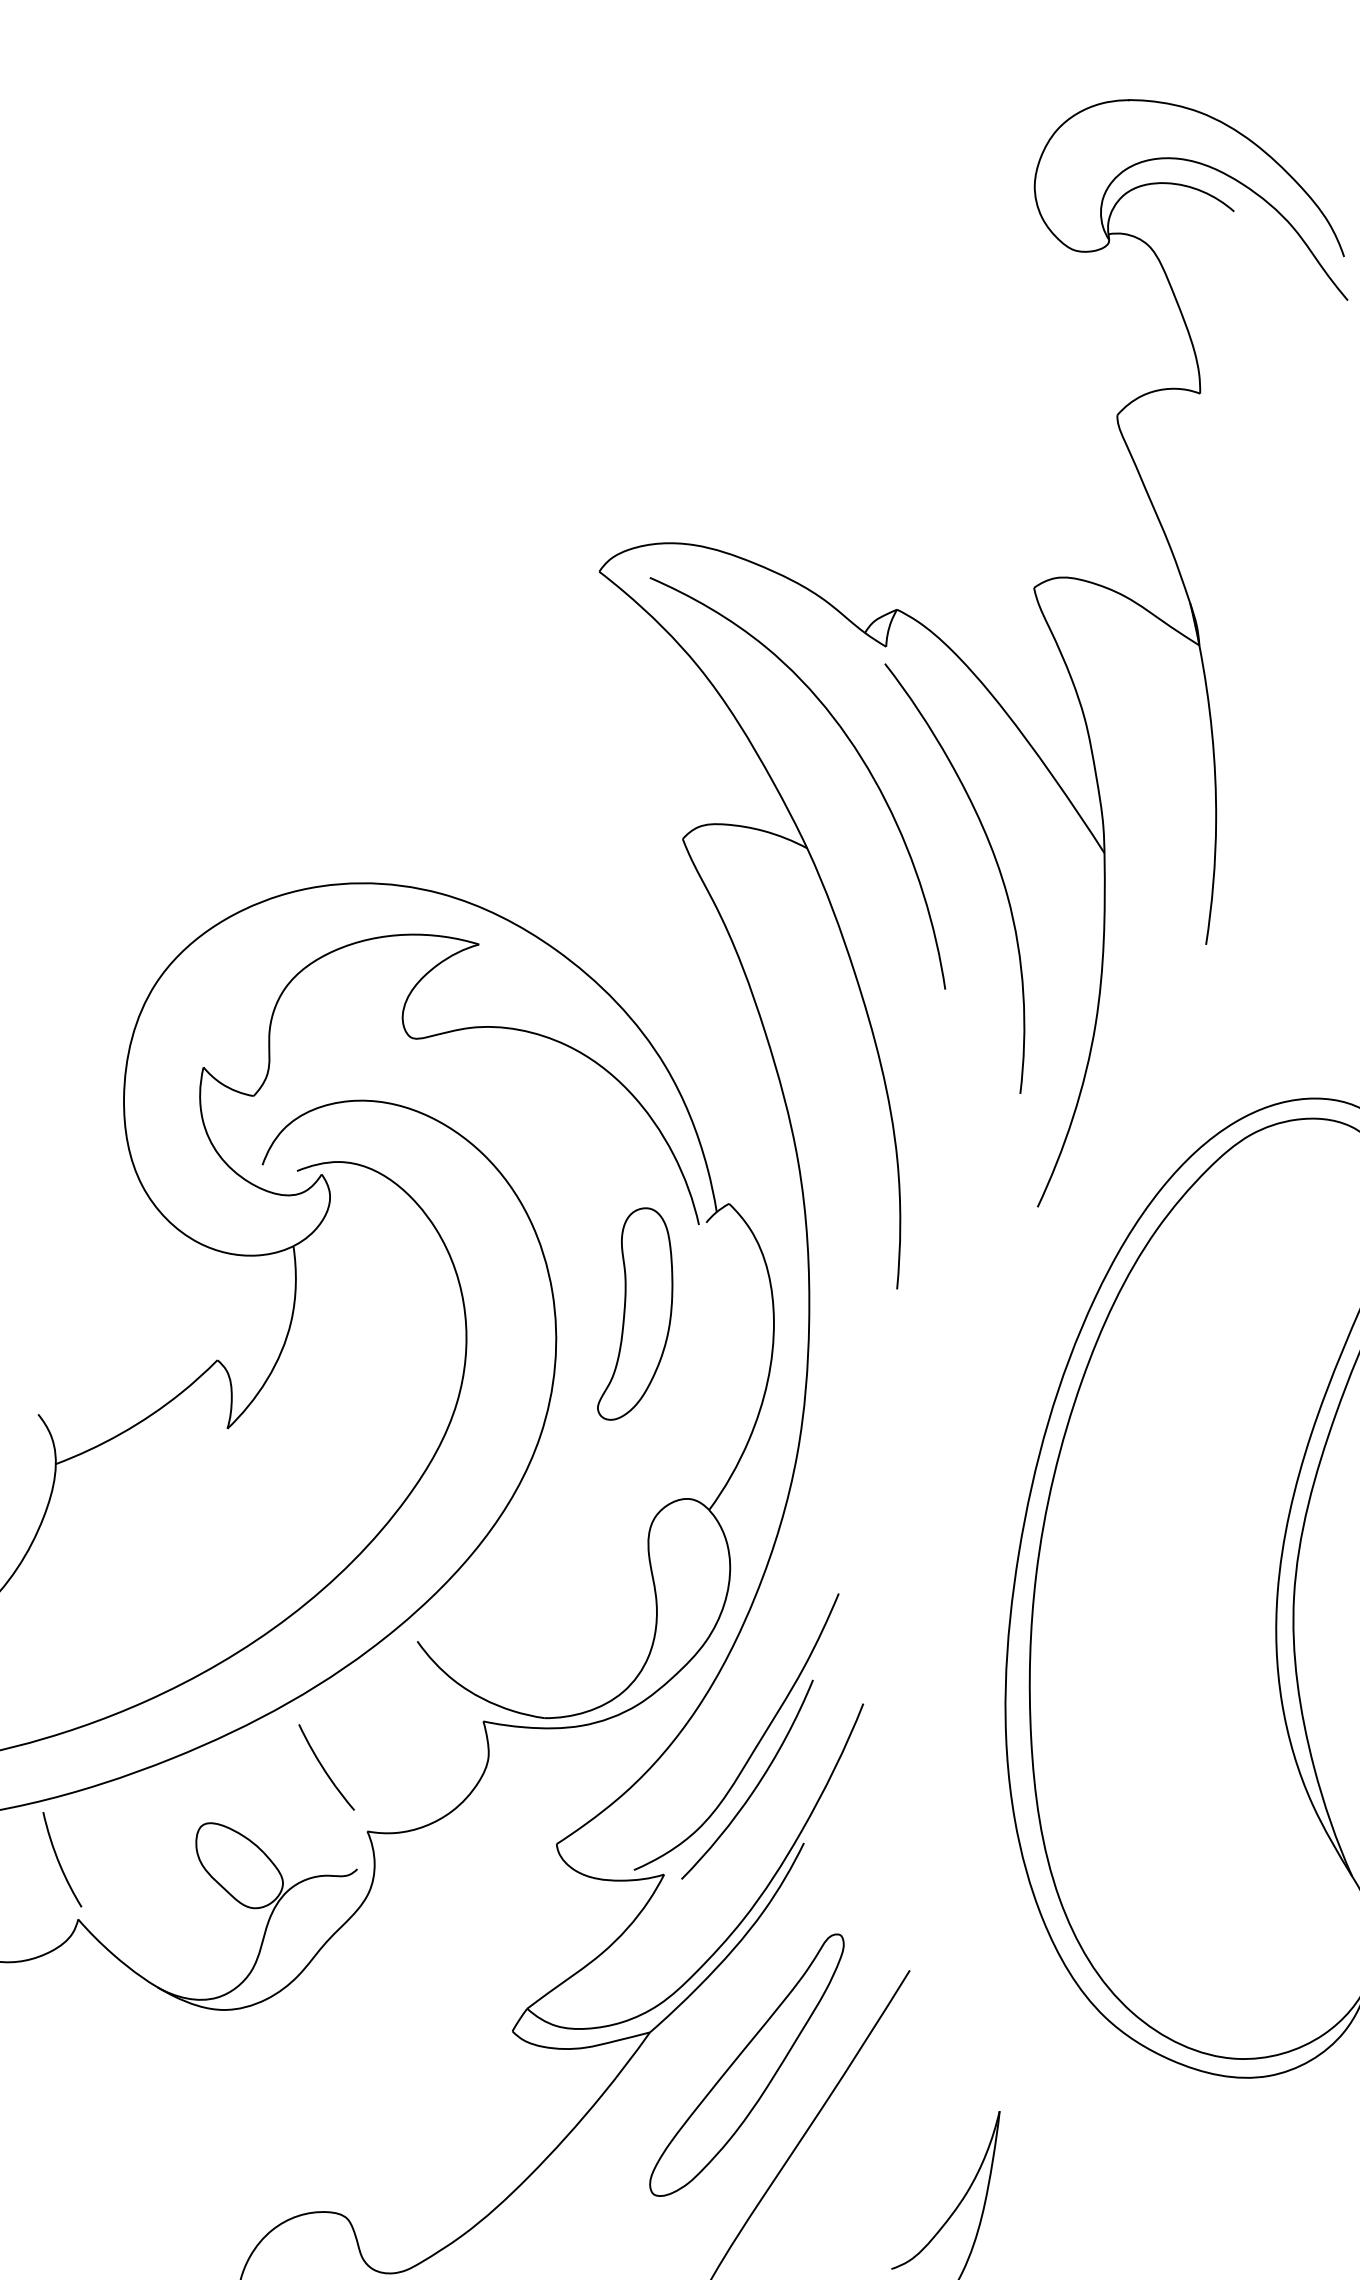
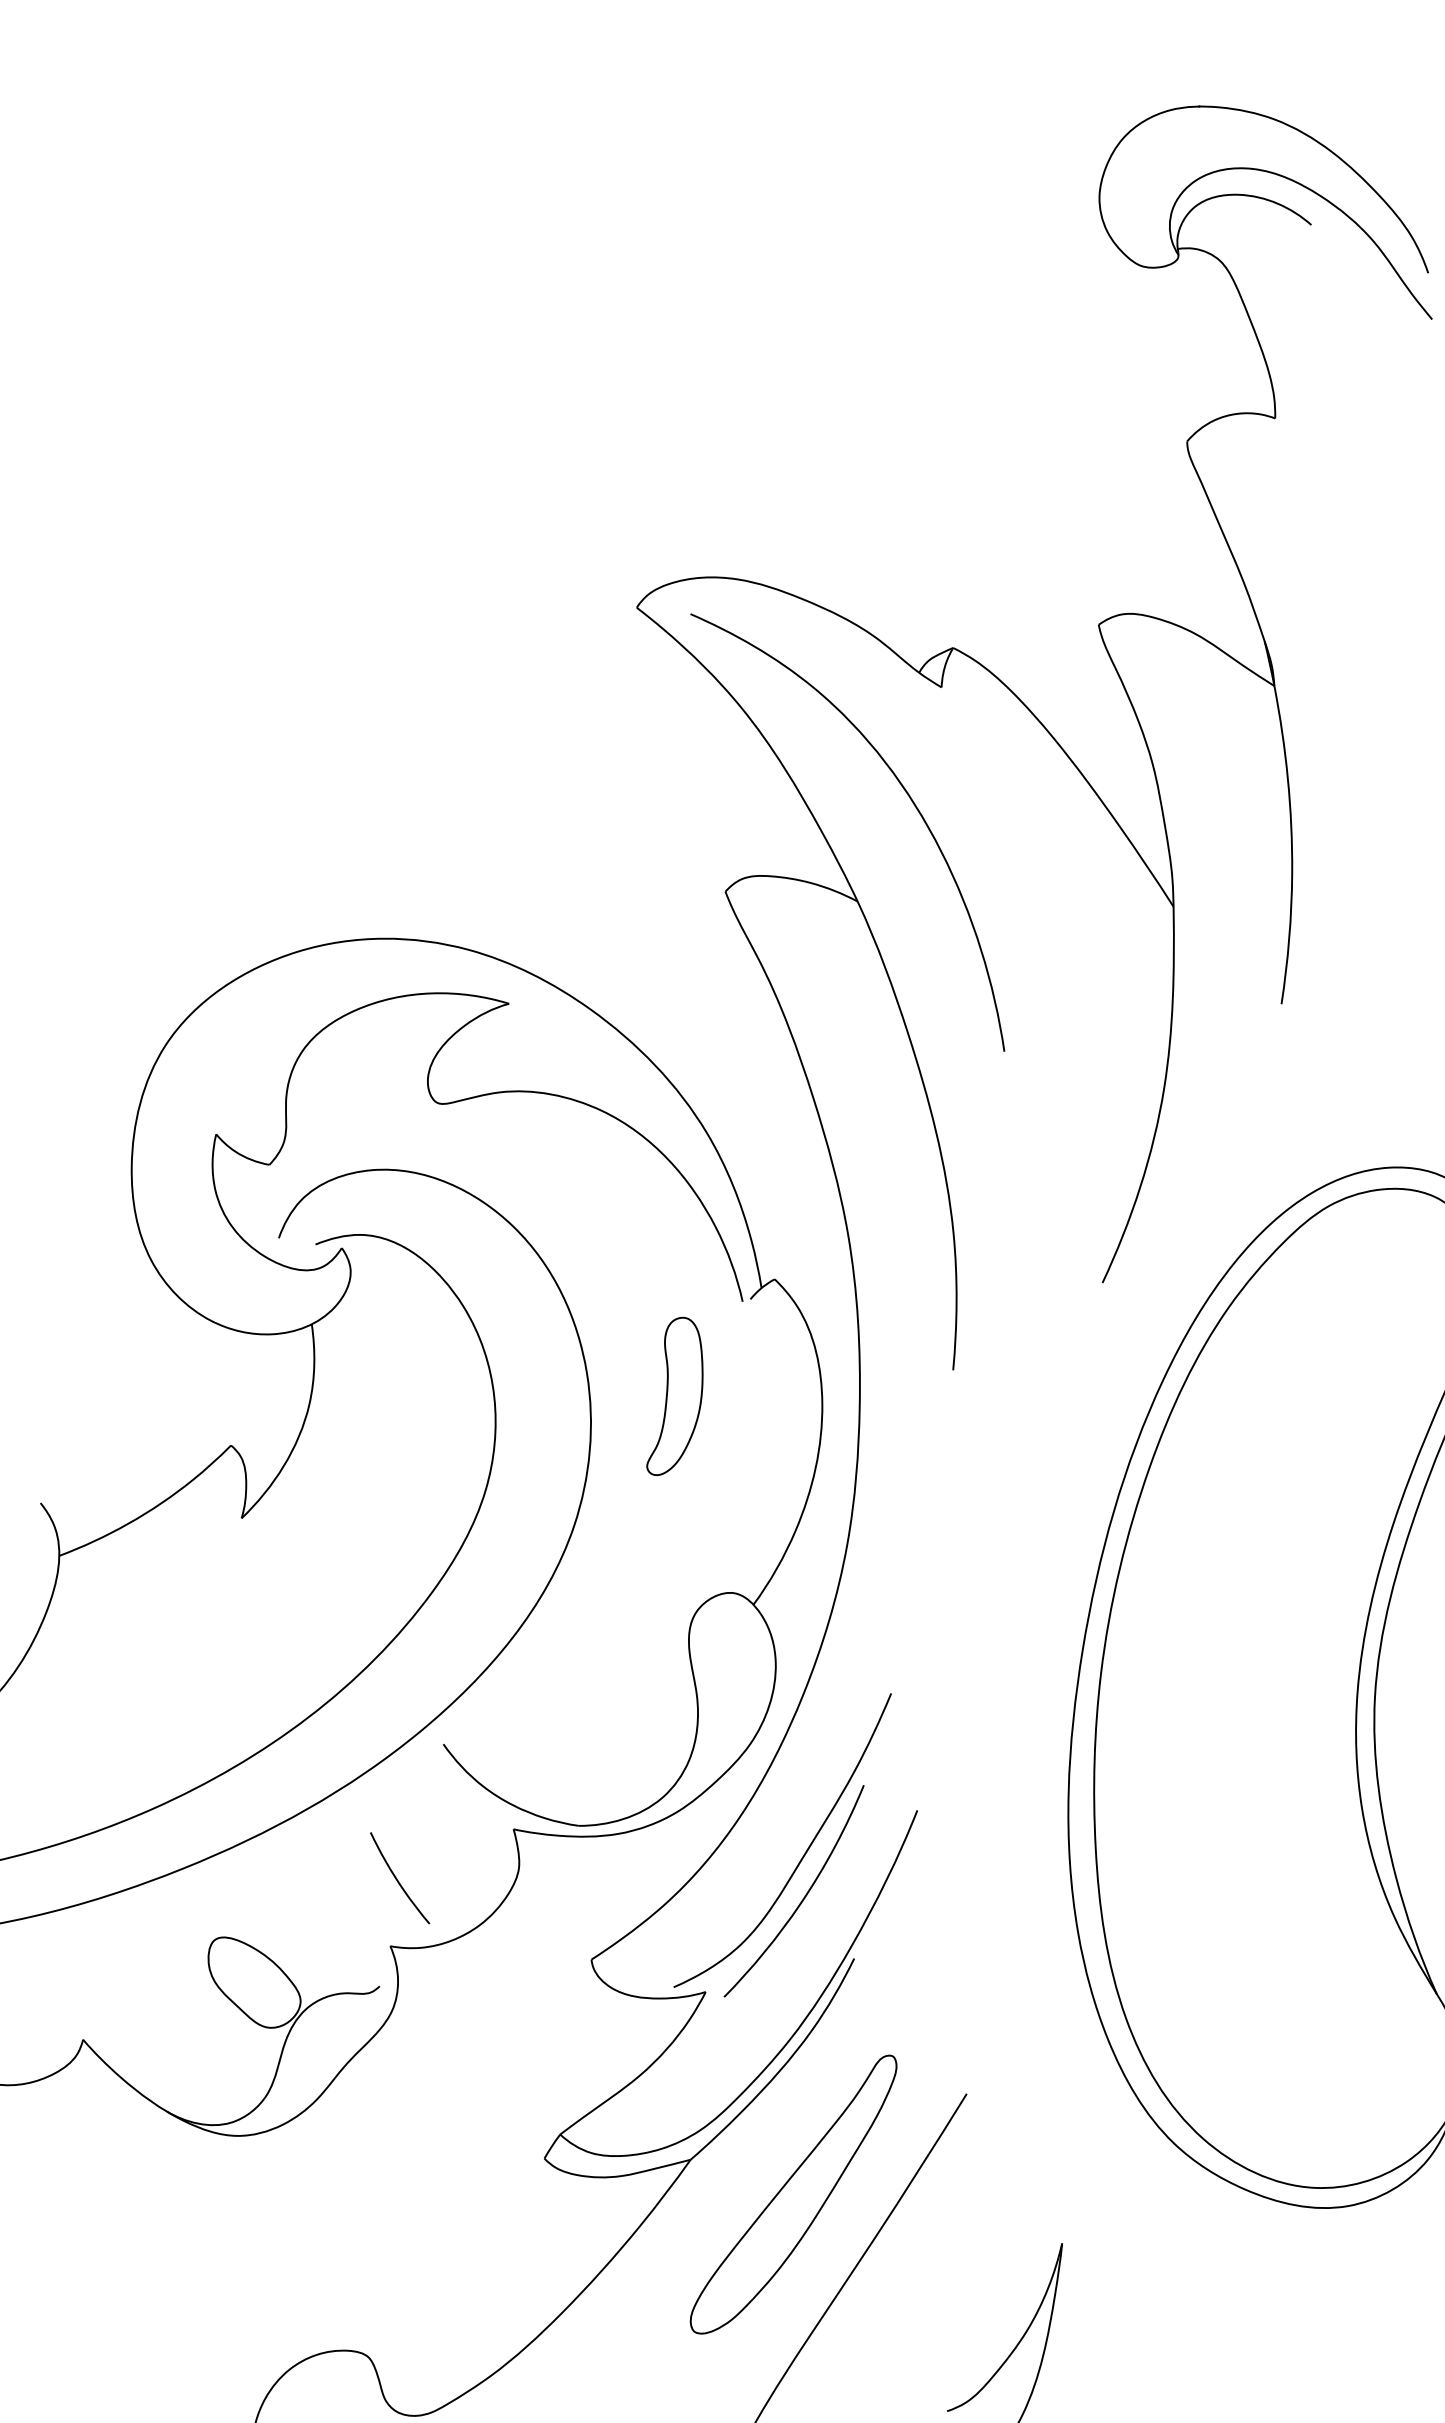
curve: (995, 861) -> (1057, 915), removed
part: (634, 1314) -> (674, 1396), size x0.7
curve: (325, 1769) -> (398, 1880), moved
curve: (58, 1859) -> (62, 1975), removed

